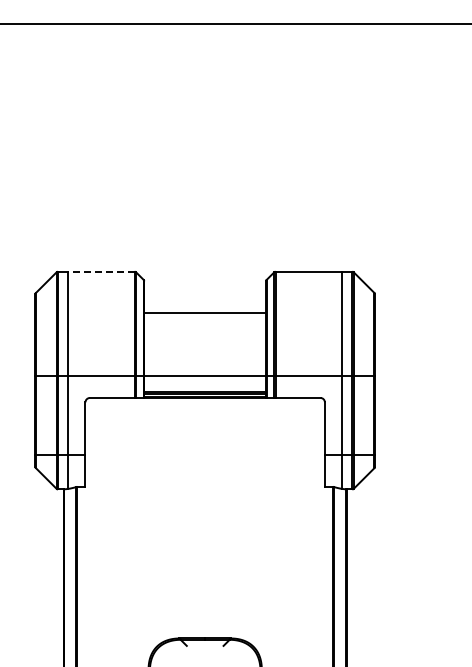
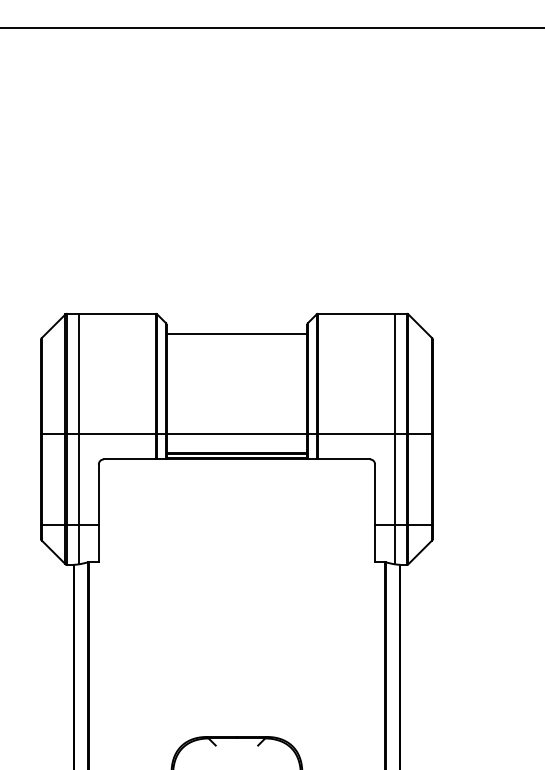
line: (100, 271) -> (116, 313), dashed -> solid
line: (205, 313) -> (237, 334), moved

